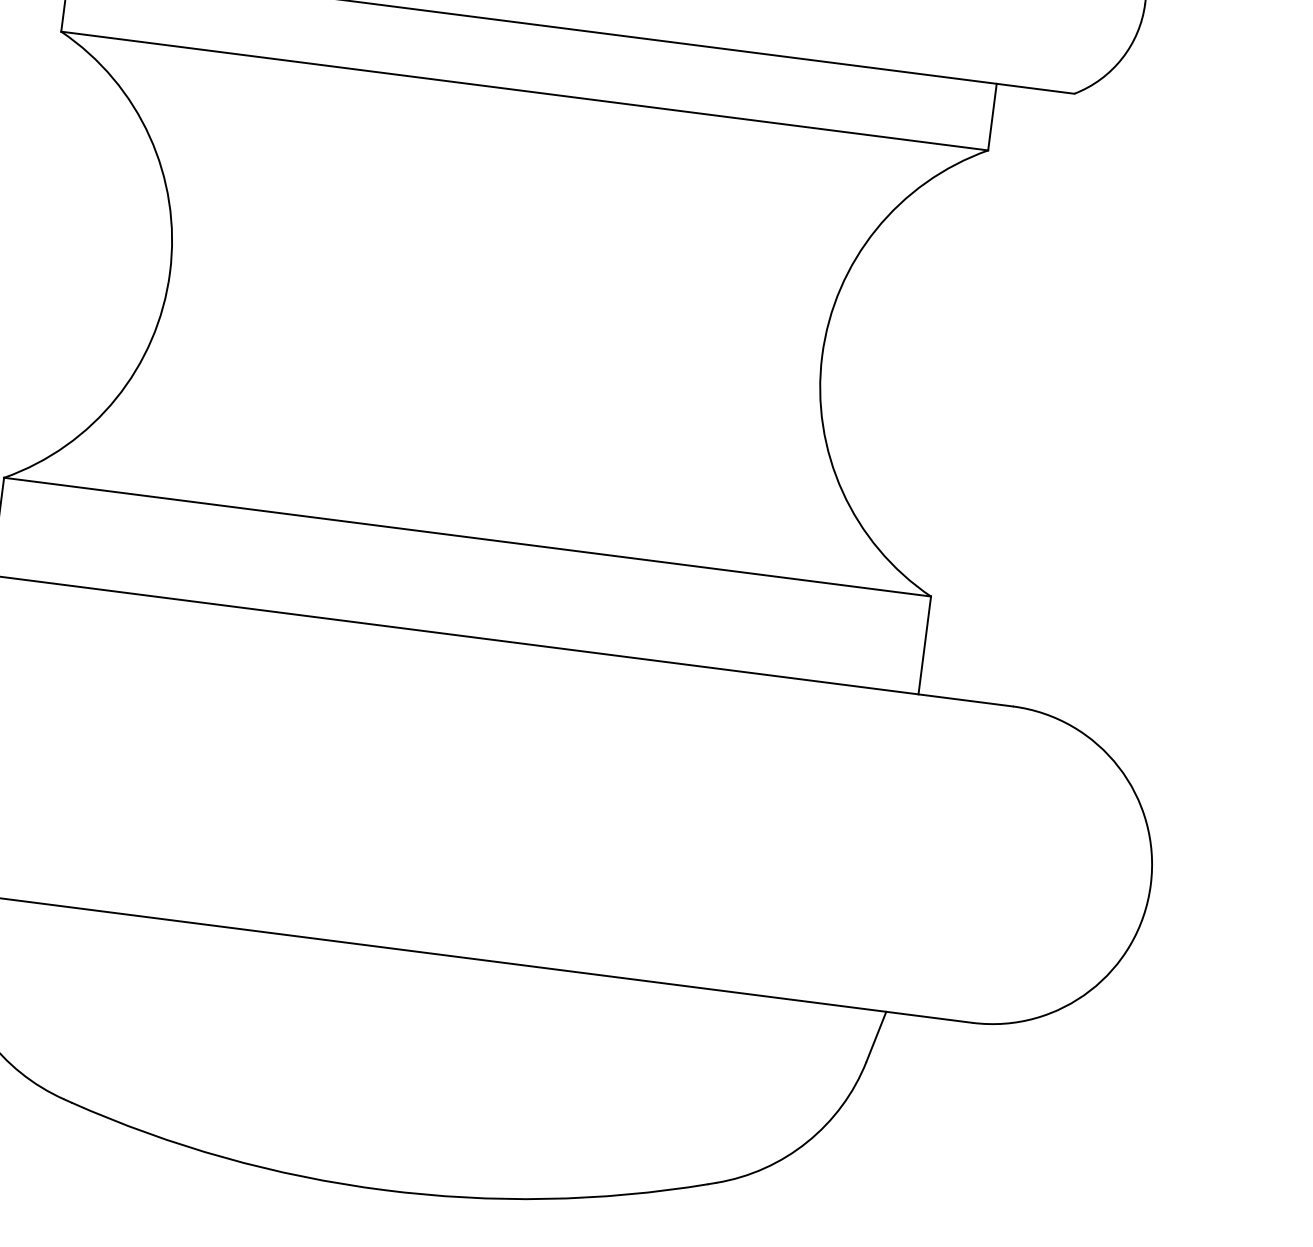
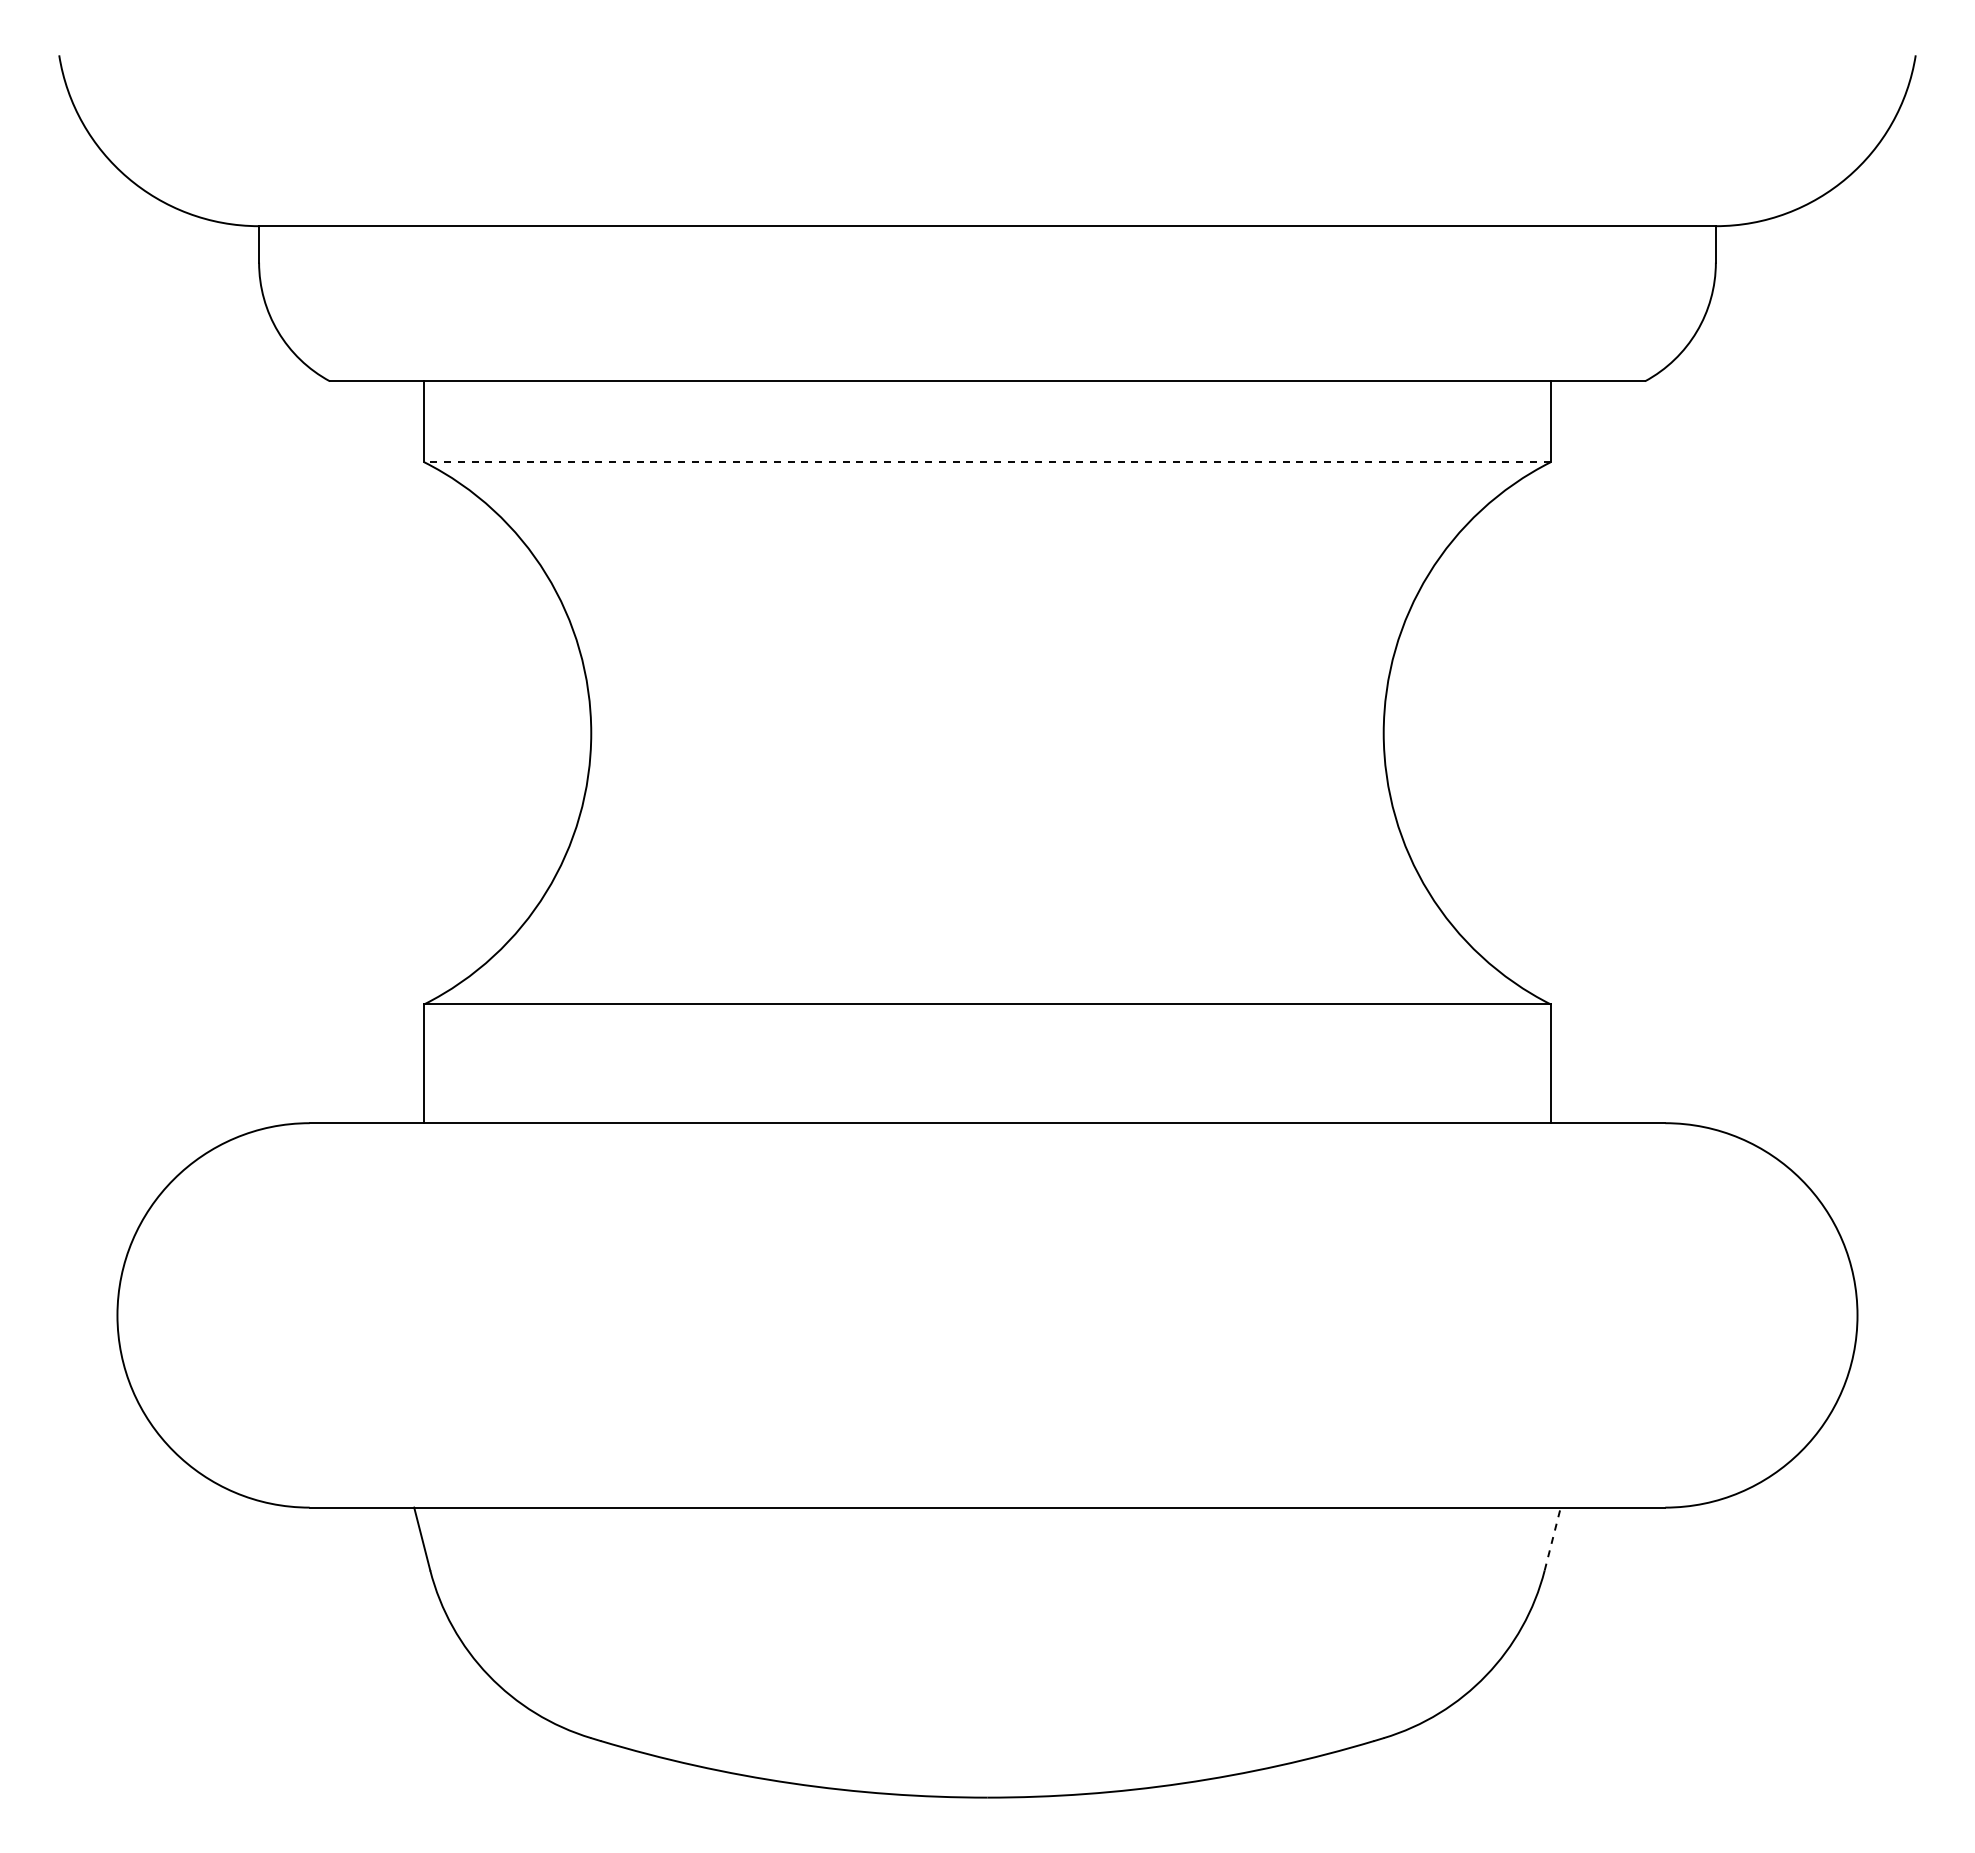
line: (523, 91) -> (986, 462), solid -> dashed
line: (876, 1036) -> (1552, 1538), solid -> dashed

